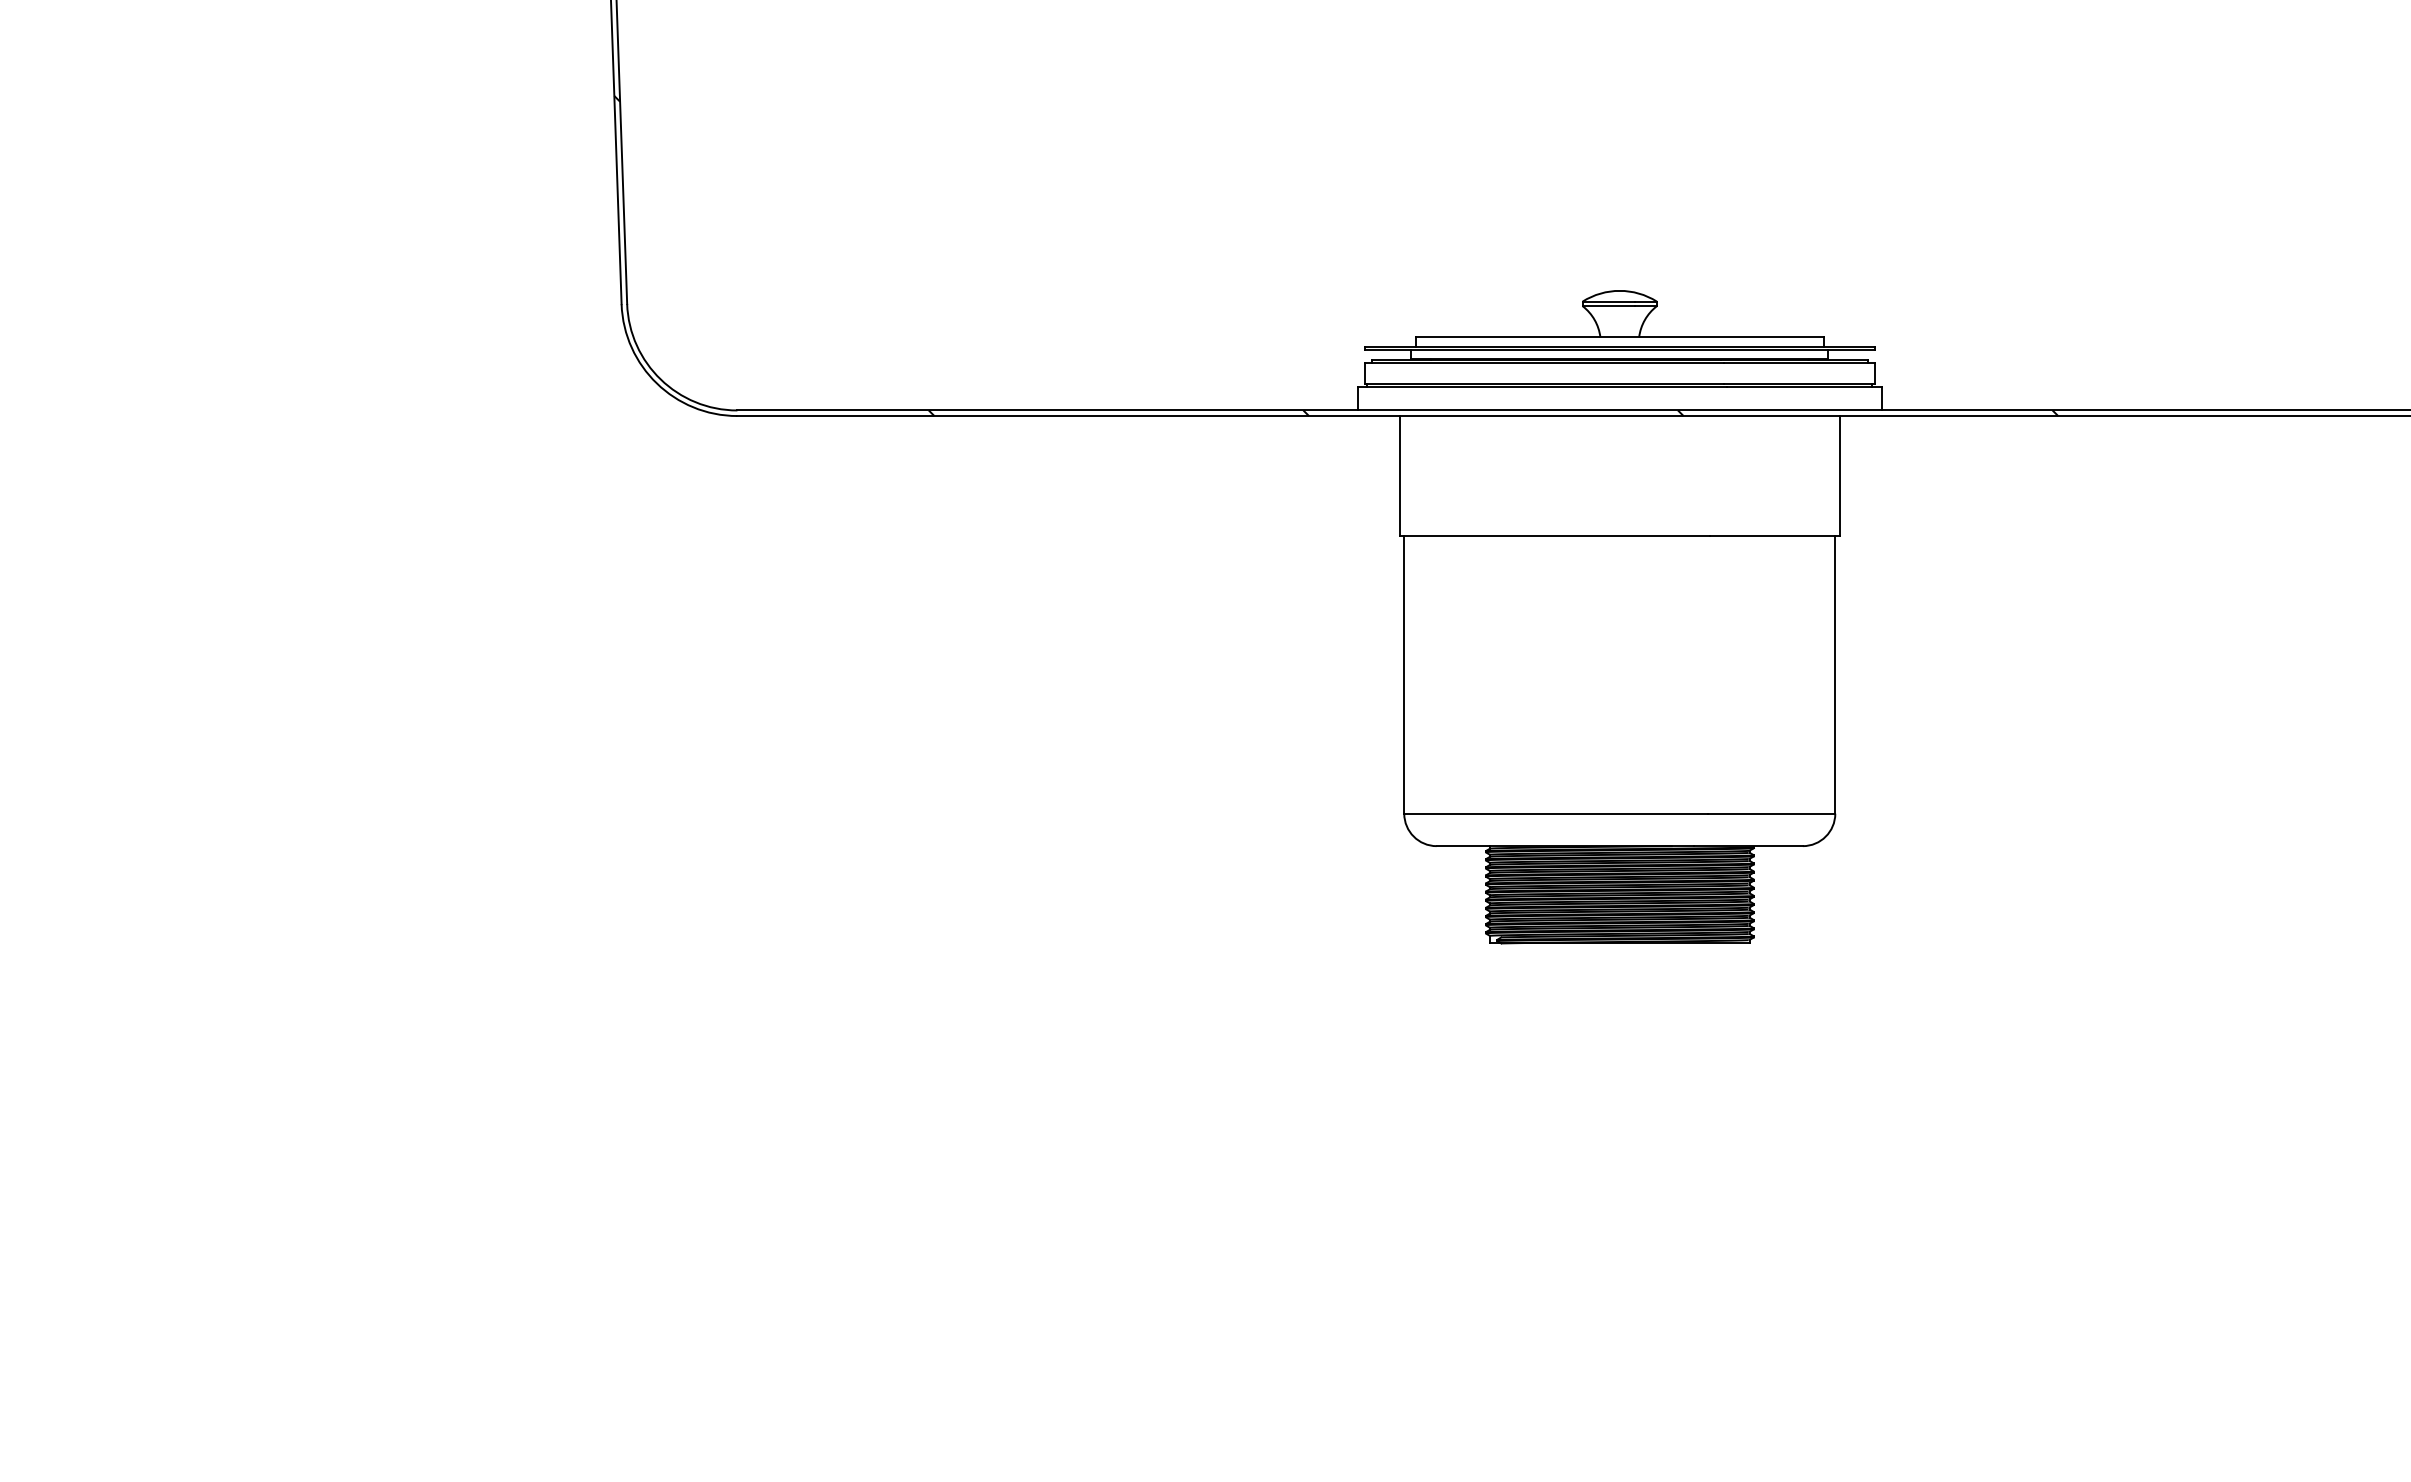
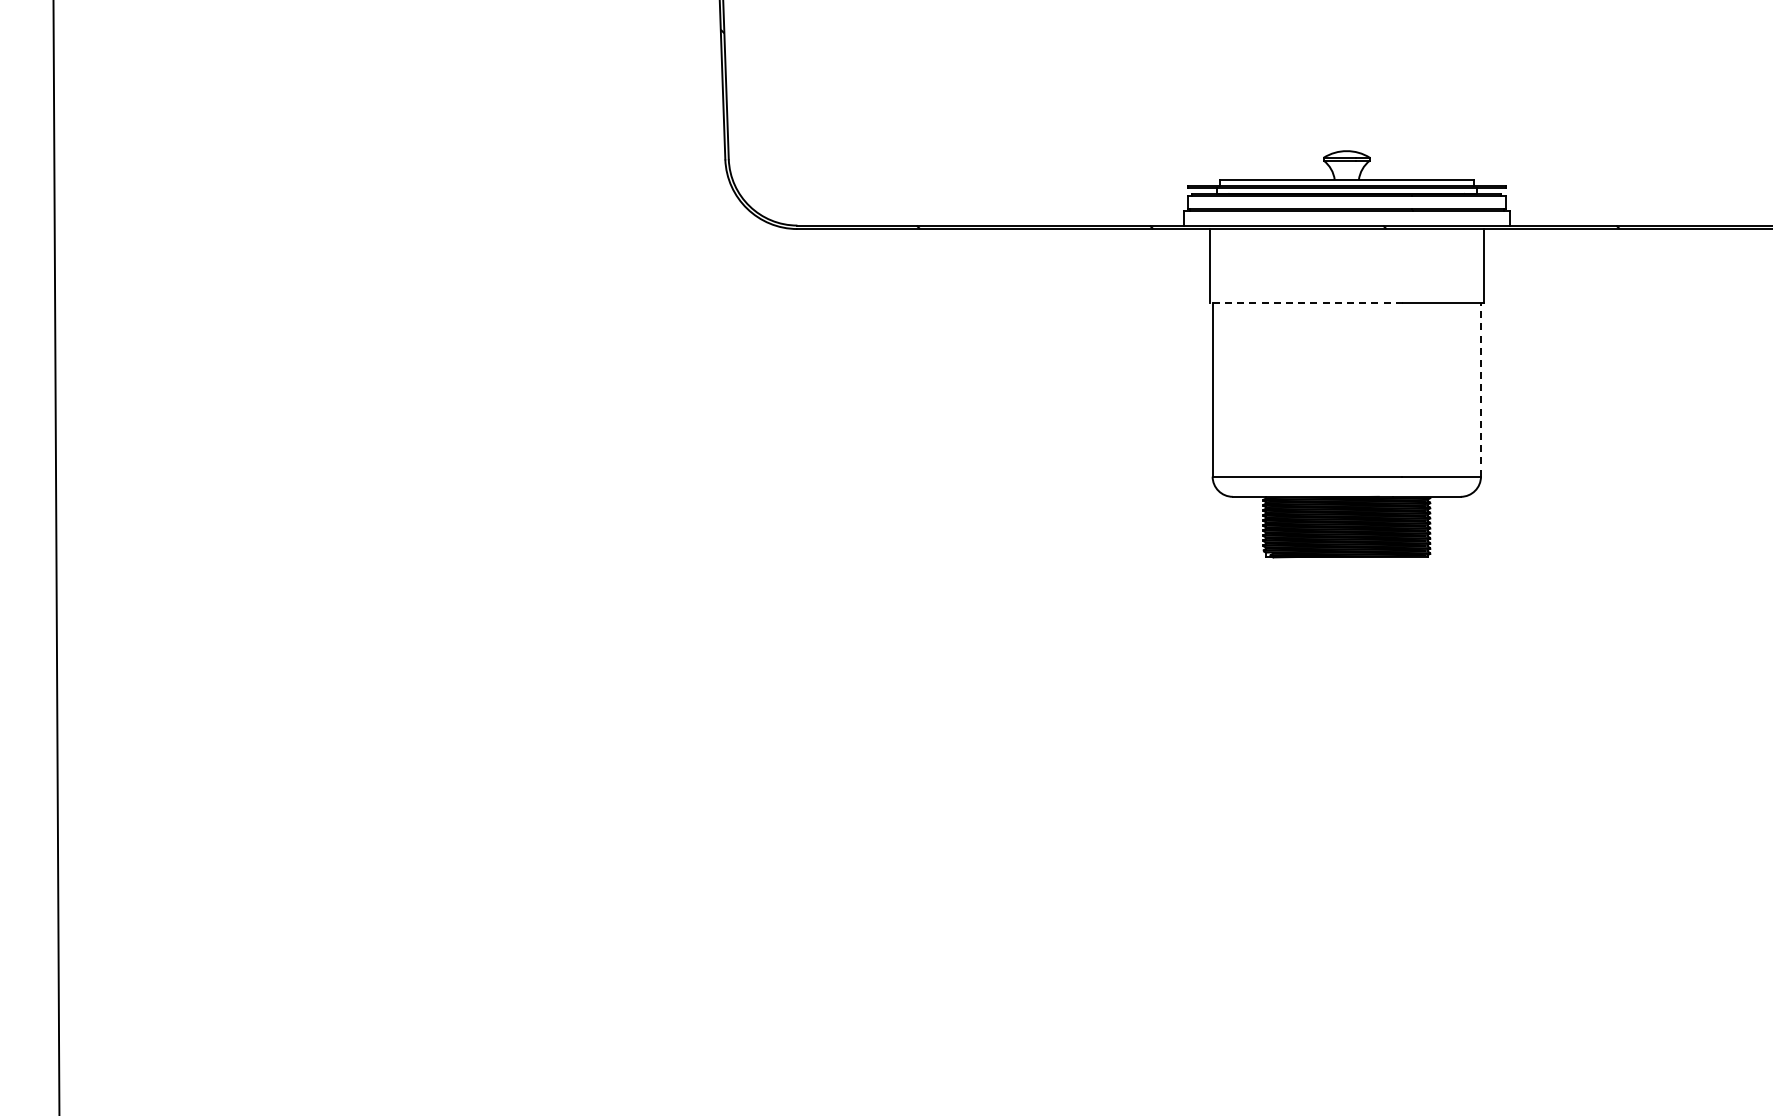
line: (1553, 535) -> (1305, 303), solid -> dashed
line: (1836, 675) -> (1481, 390), solid -> dashed

